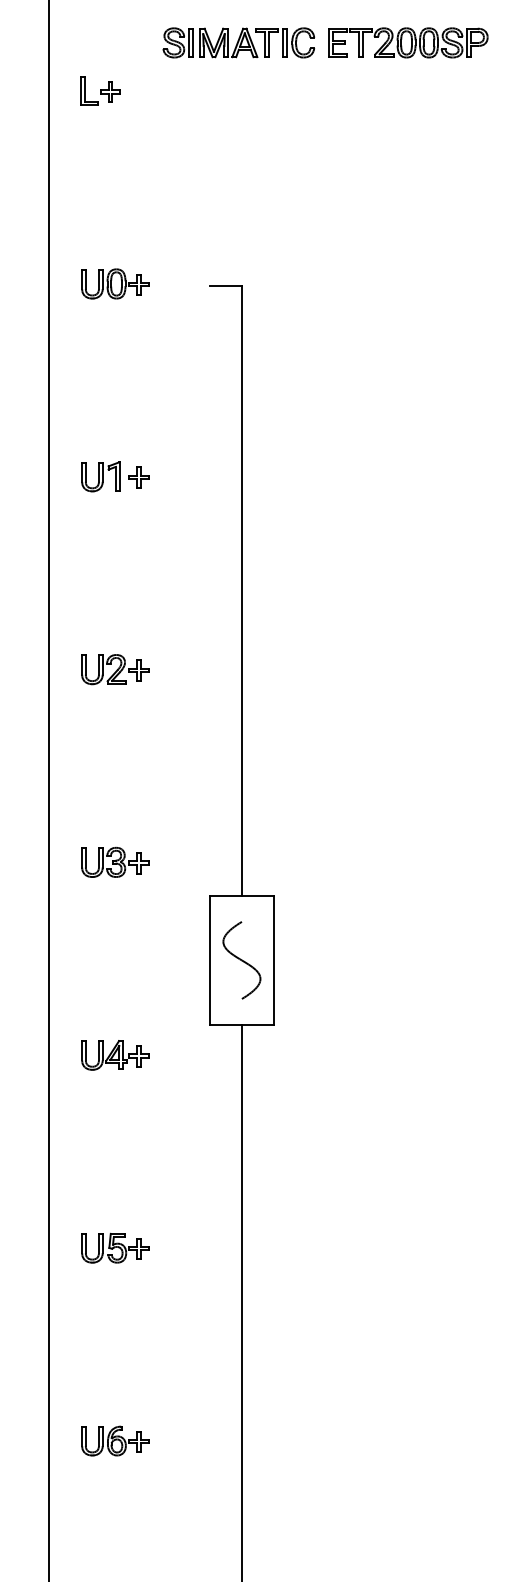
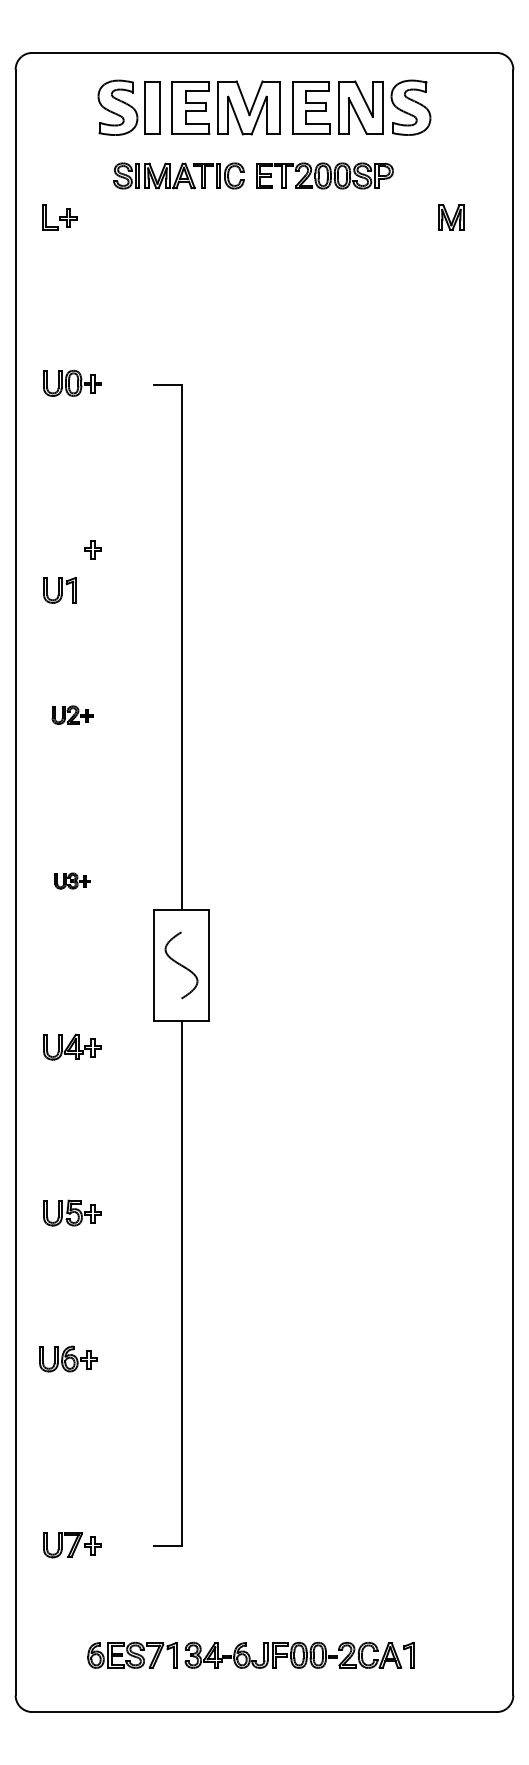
part: (100, 477) -> (59, 590), moved
part: (115, 668) -> (72, 714), size x0.7
part: (115, 861) -> (72, 880), size x0.6
part: (115, 1440) -> (68, 1358), moved

